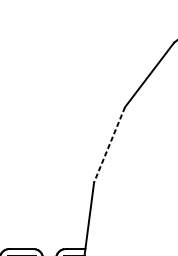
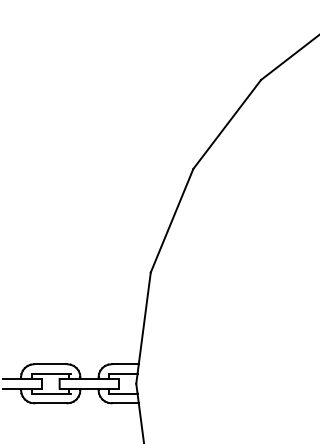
line: (109, 145) -> (171, 221), dashed -> solid

